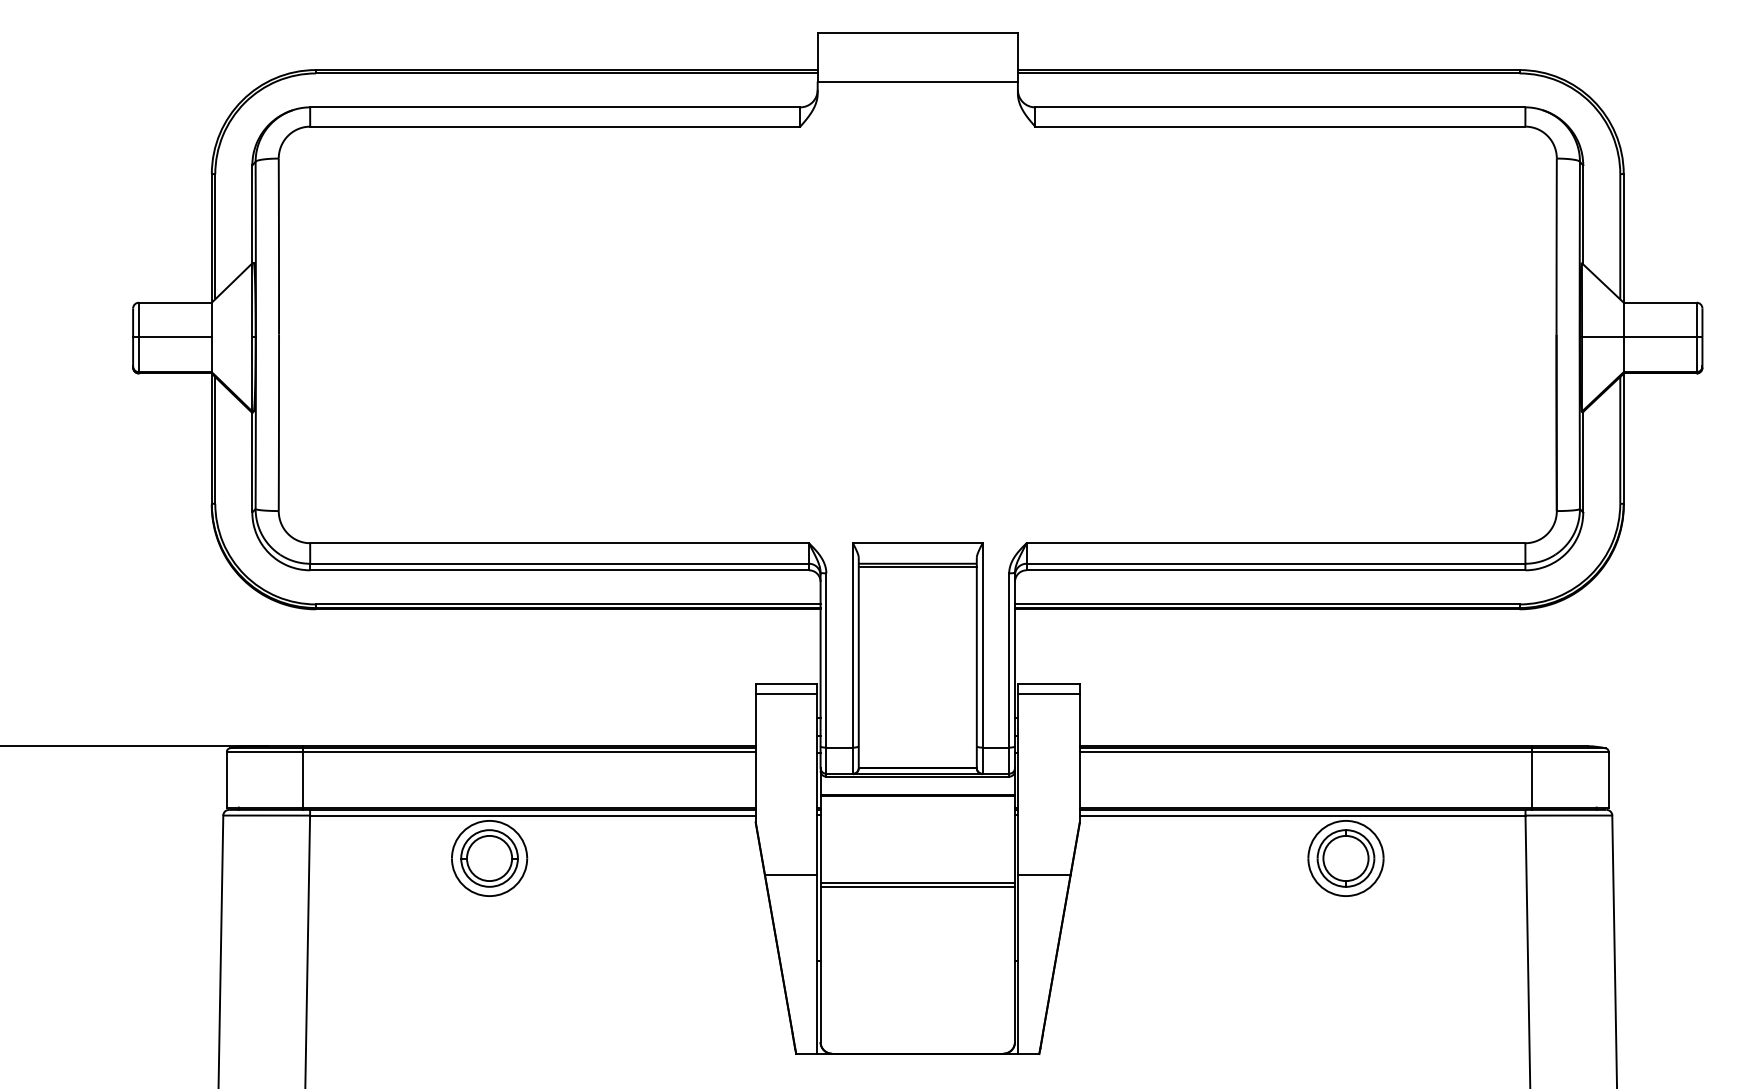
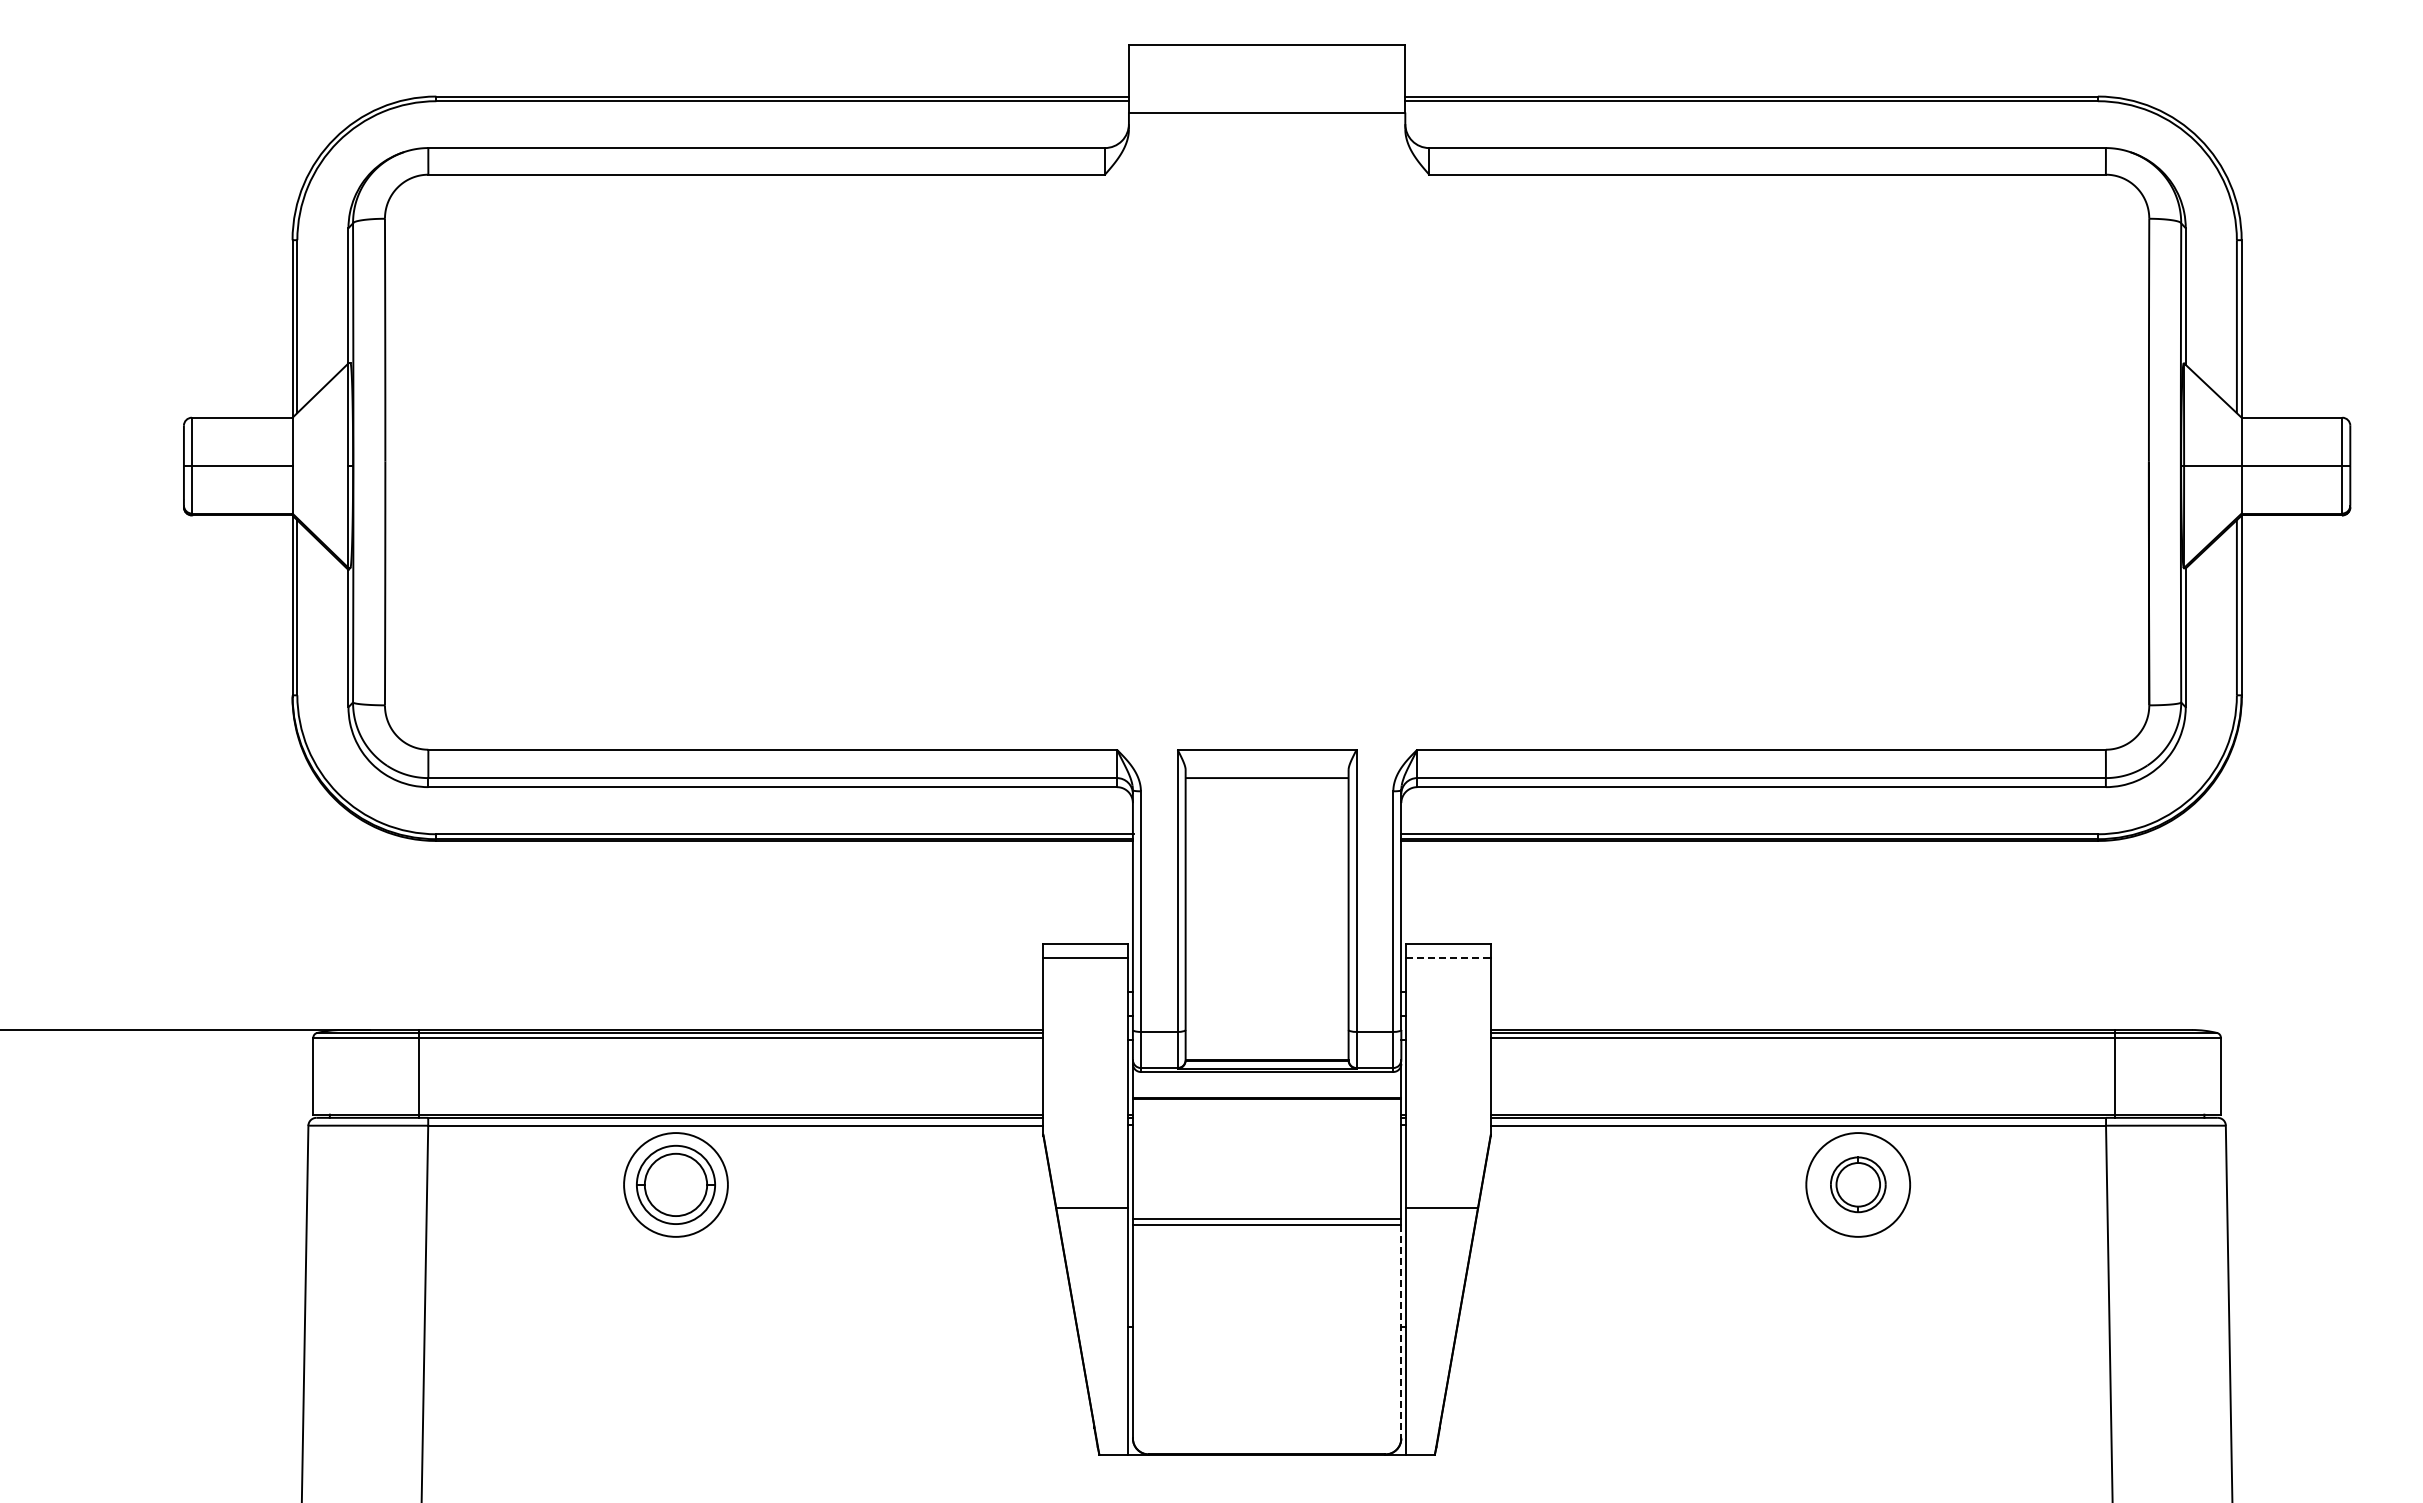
line: (917, 566) -> (1266, 782), removed
line: (1049, 693) -> (1448, 957), solid -> dashed
part: (1346, 858) -> (1858, 1184), size x0.7
line: (1015, 964) -> (1401, 1331), solid -> dashed

